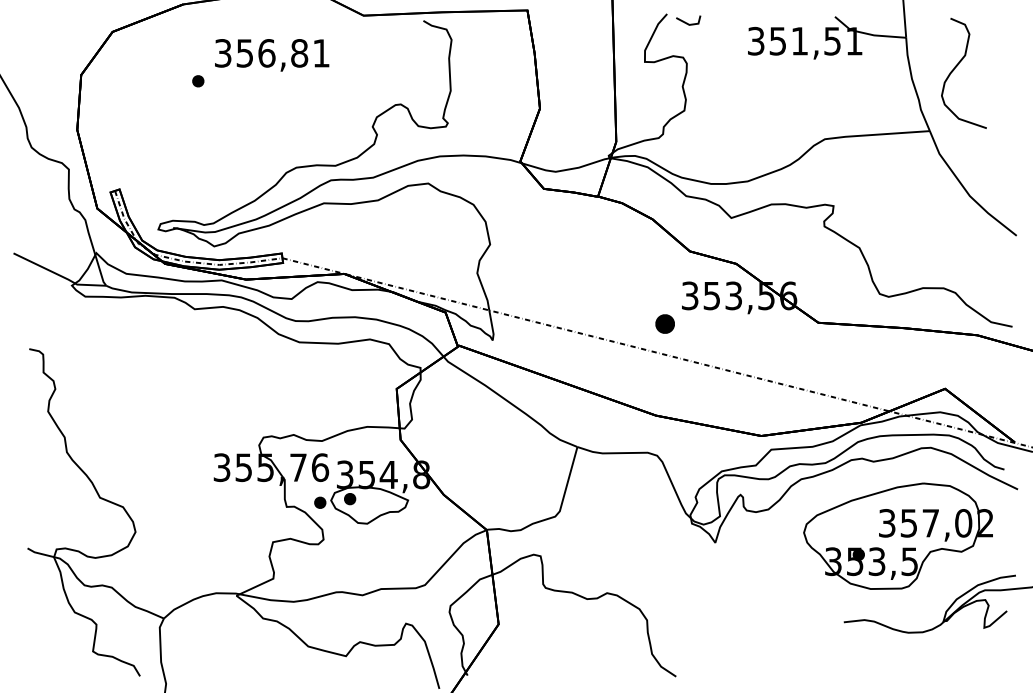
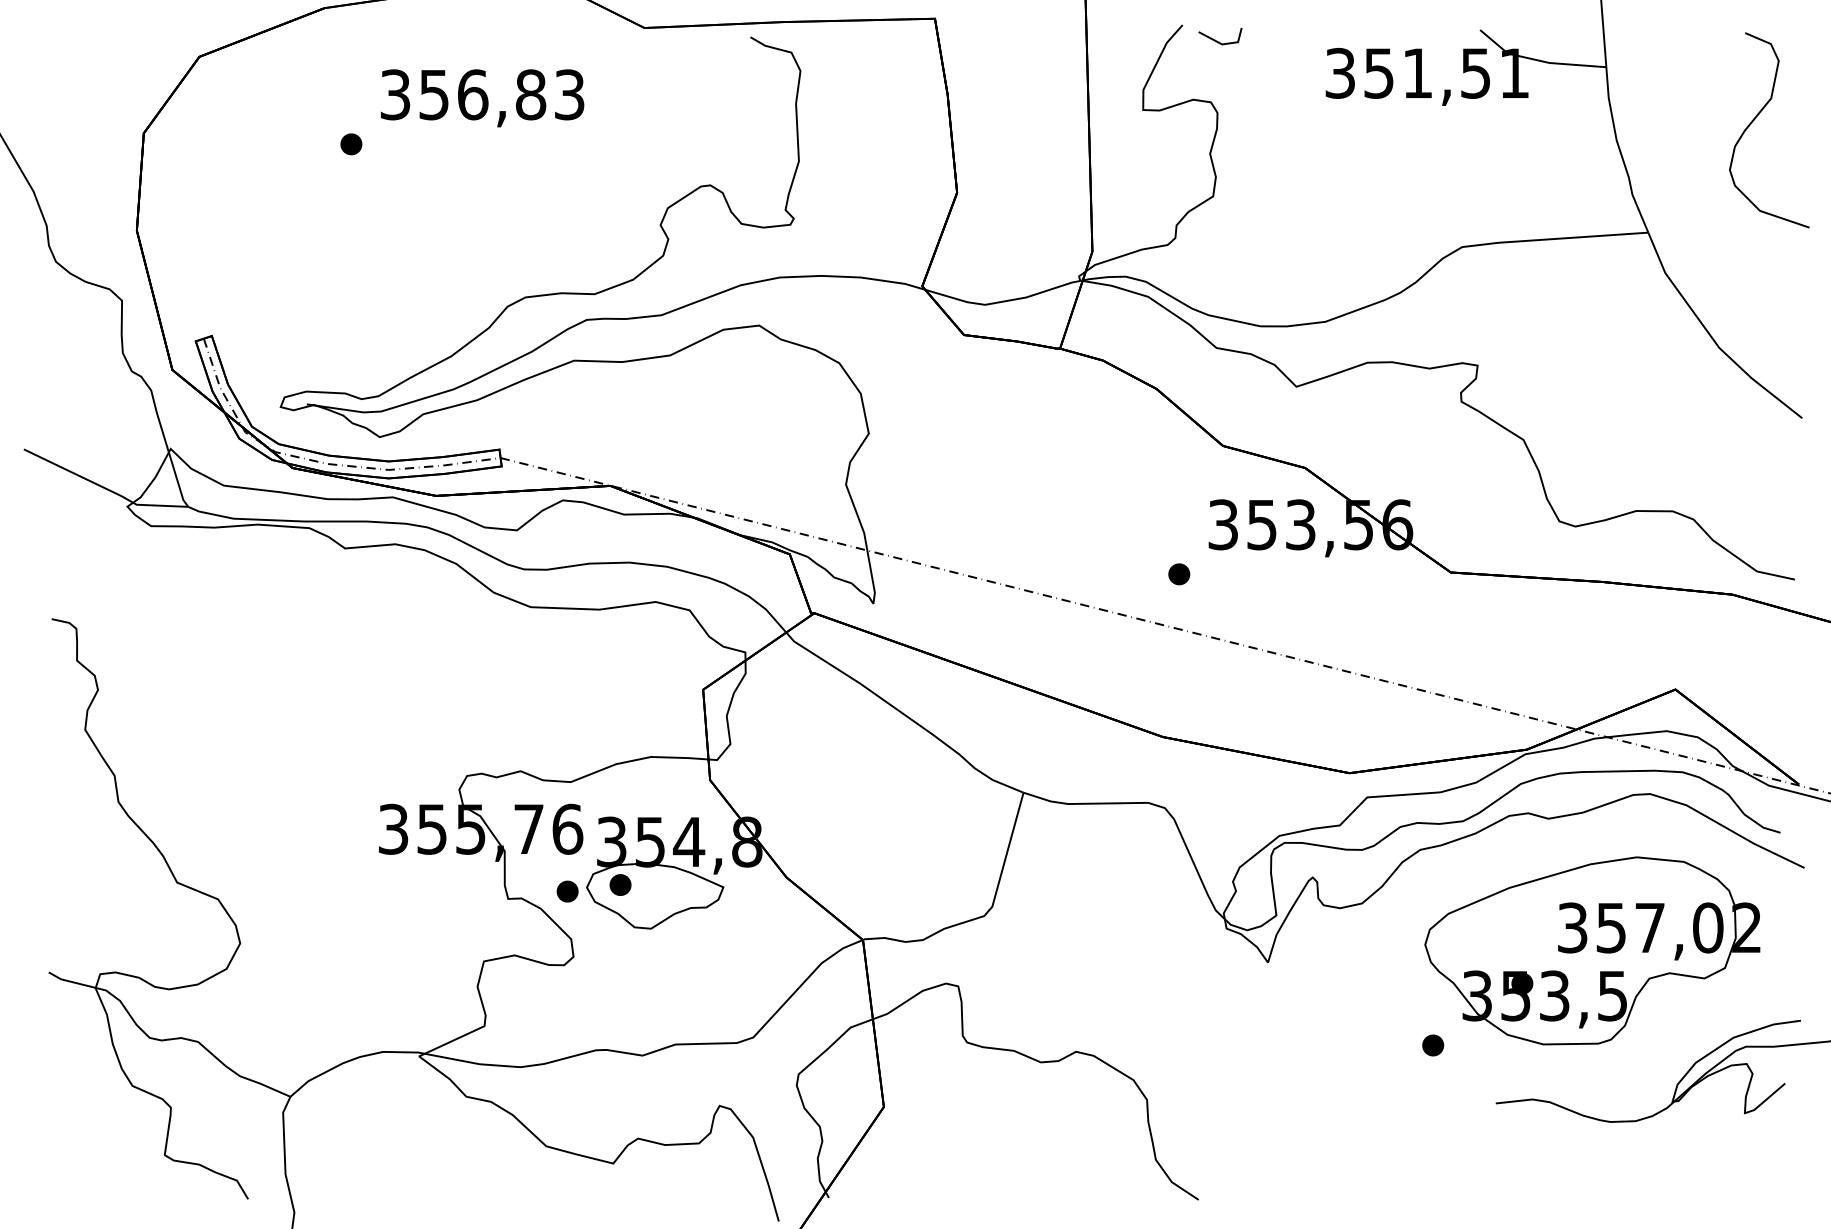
text: (321, 53) -> (569, 95), 356,81 -> 356,83
curve: (957, 66) -> (1757, 118), moved
part: (665, 323) -> (1179, 573), size x0.62
part: (808, 589) -> (1433, 1045), added

